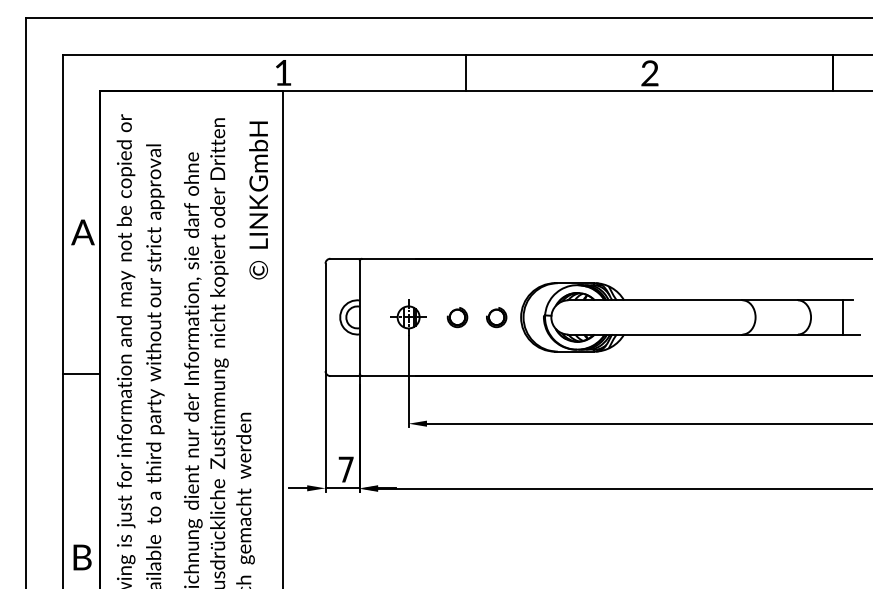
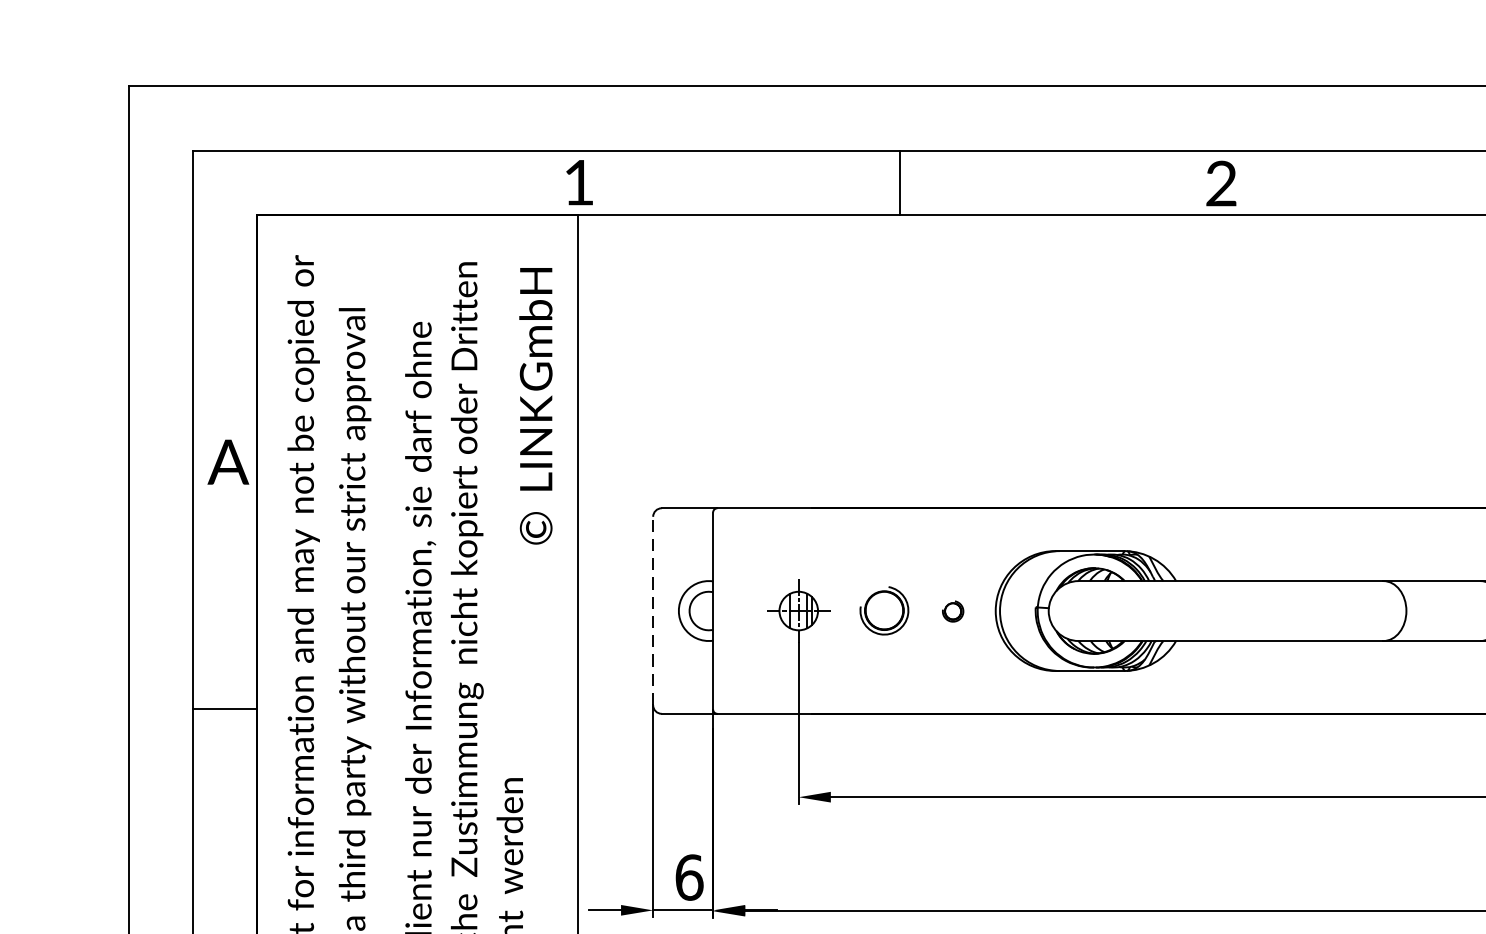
line: (325, 317) -> (653, 611), solid -> dashed
part: (457, 317) -> (884, 611), size x1.4
part: (496, 317) -> (952, 611), size x0.6
text: (346, 469) -> (689, 877), 7 -> 6

